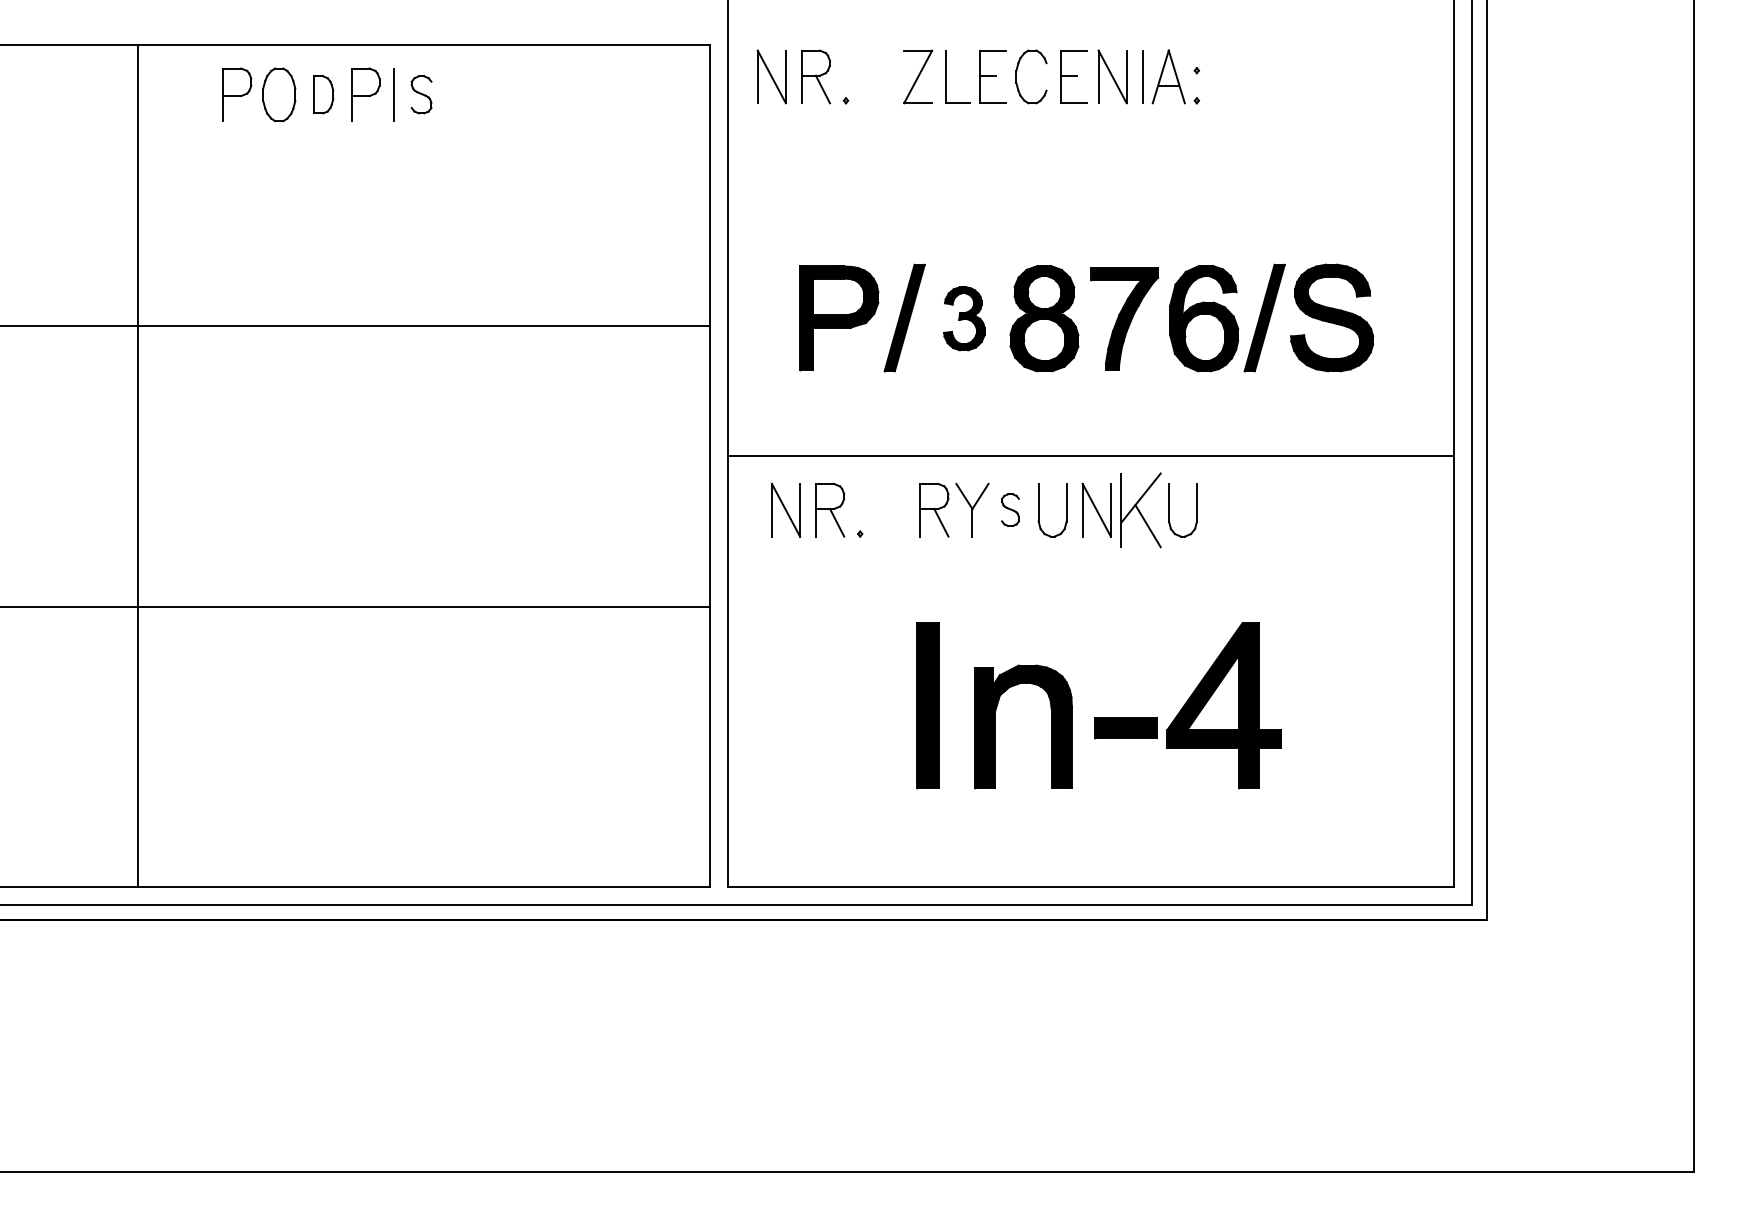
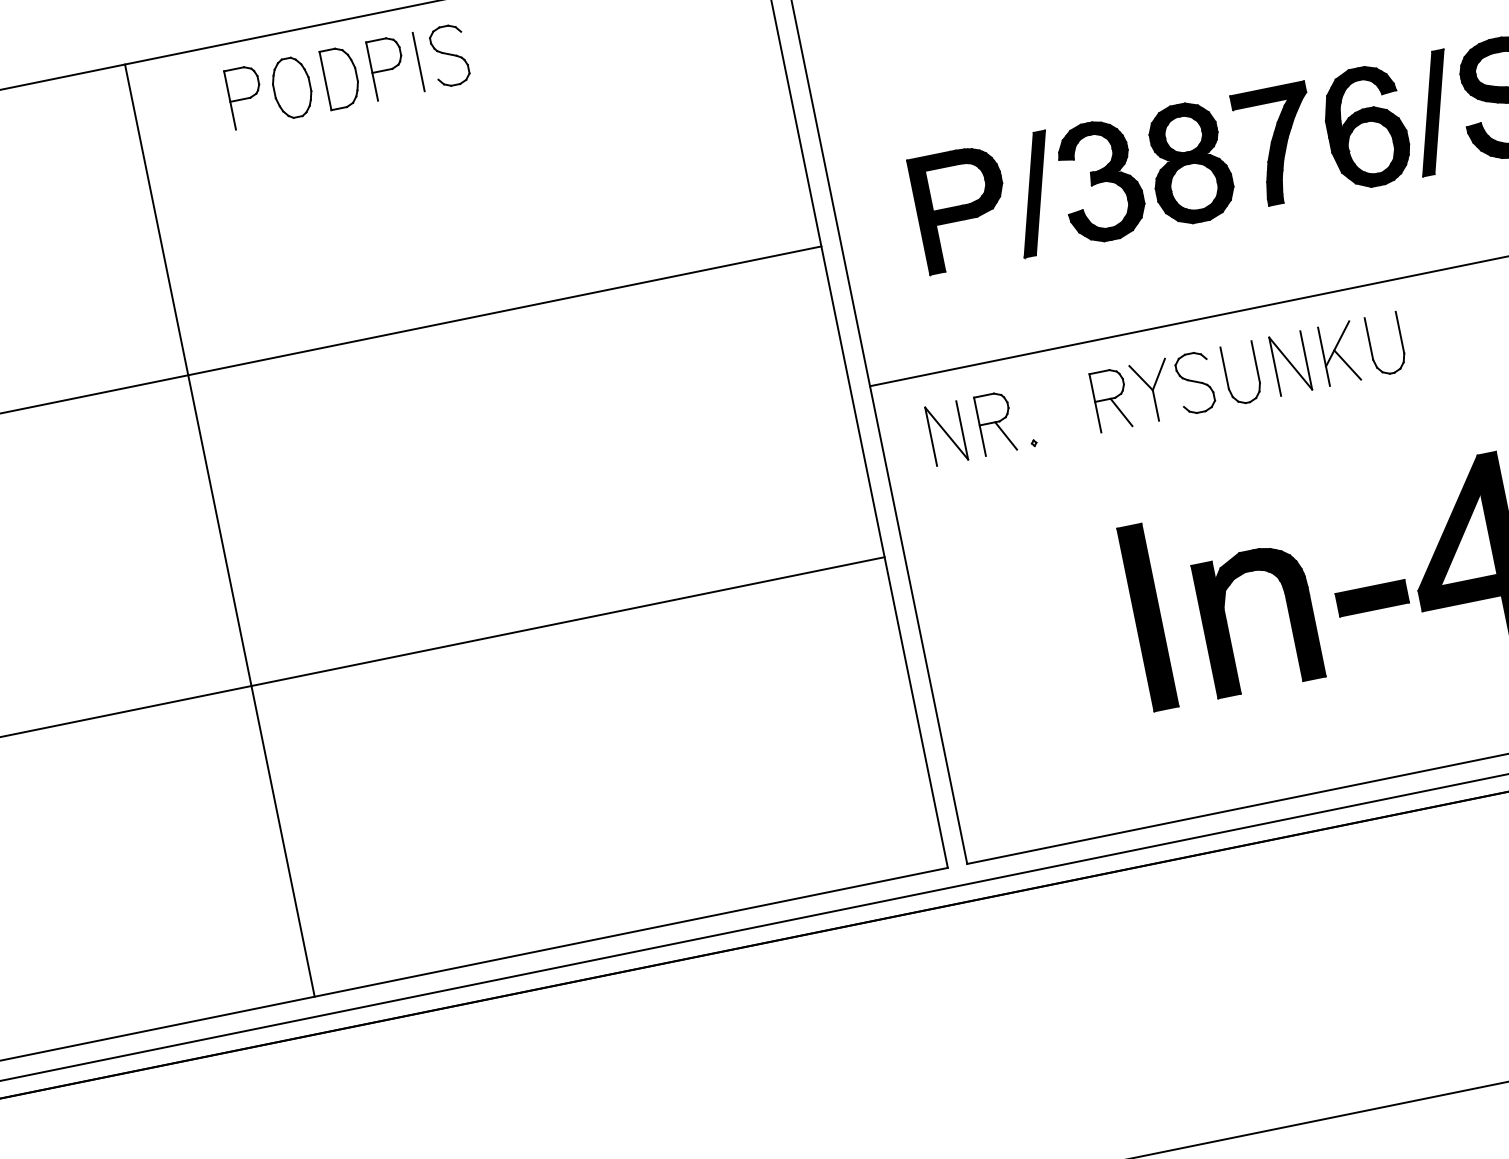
part: (323, 94) -> (341, 77), size x1.43
part: (421, 94) -> (449, 55), size x1.43
part: (964, 318) -> (1101, 181), size x1.67
part: (1010, 509) -> (1195, 382), size x1.67
part: (1140, 509) -> (1338, 352), size x0.71

